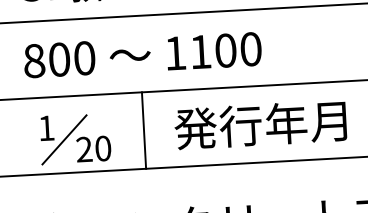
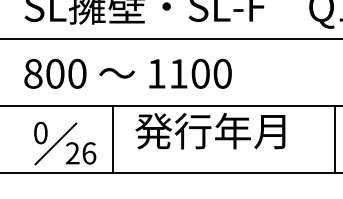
text: (260, 125) -> (210, 131), moved
text: (46, 127) -> (40, 132), 1 -> 0
line: (143, 130) -> (112, 139), moved
text: (103, 148) -> (89, 153), 20 -> 26

